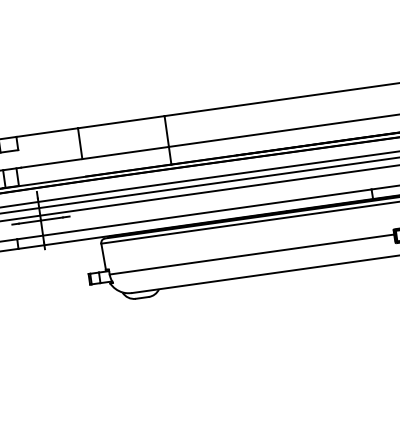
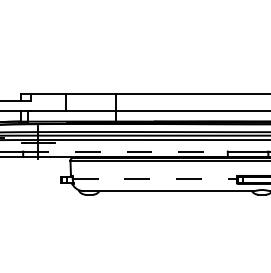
line: (196, 214) -> (126, 151), solid -> dashed
line: (252, 253) -> (155, 178), solid -> dashed

